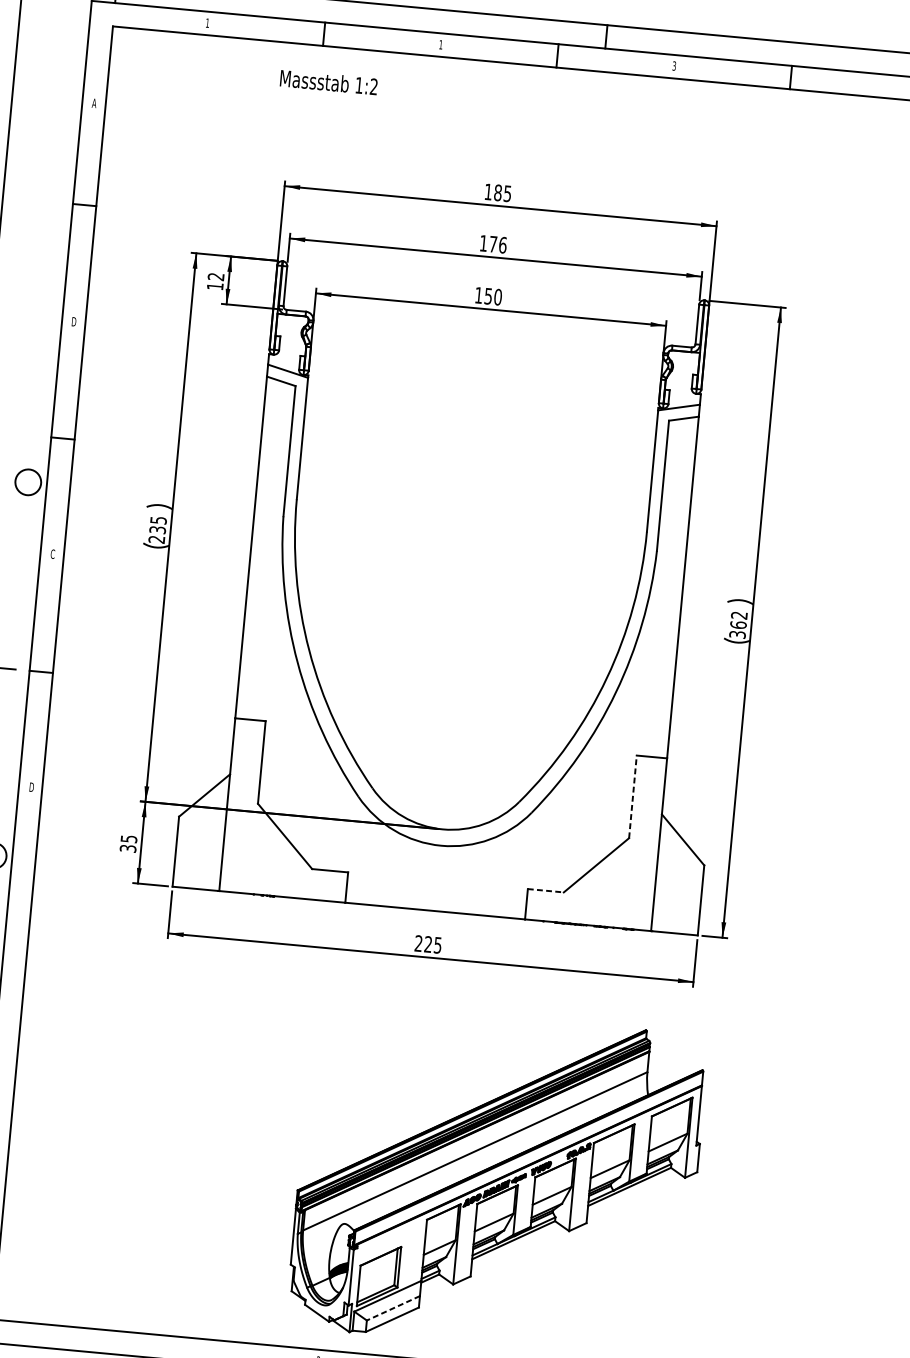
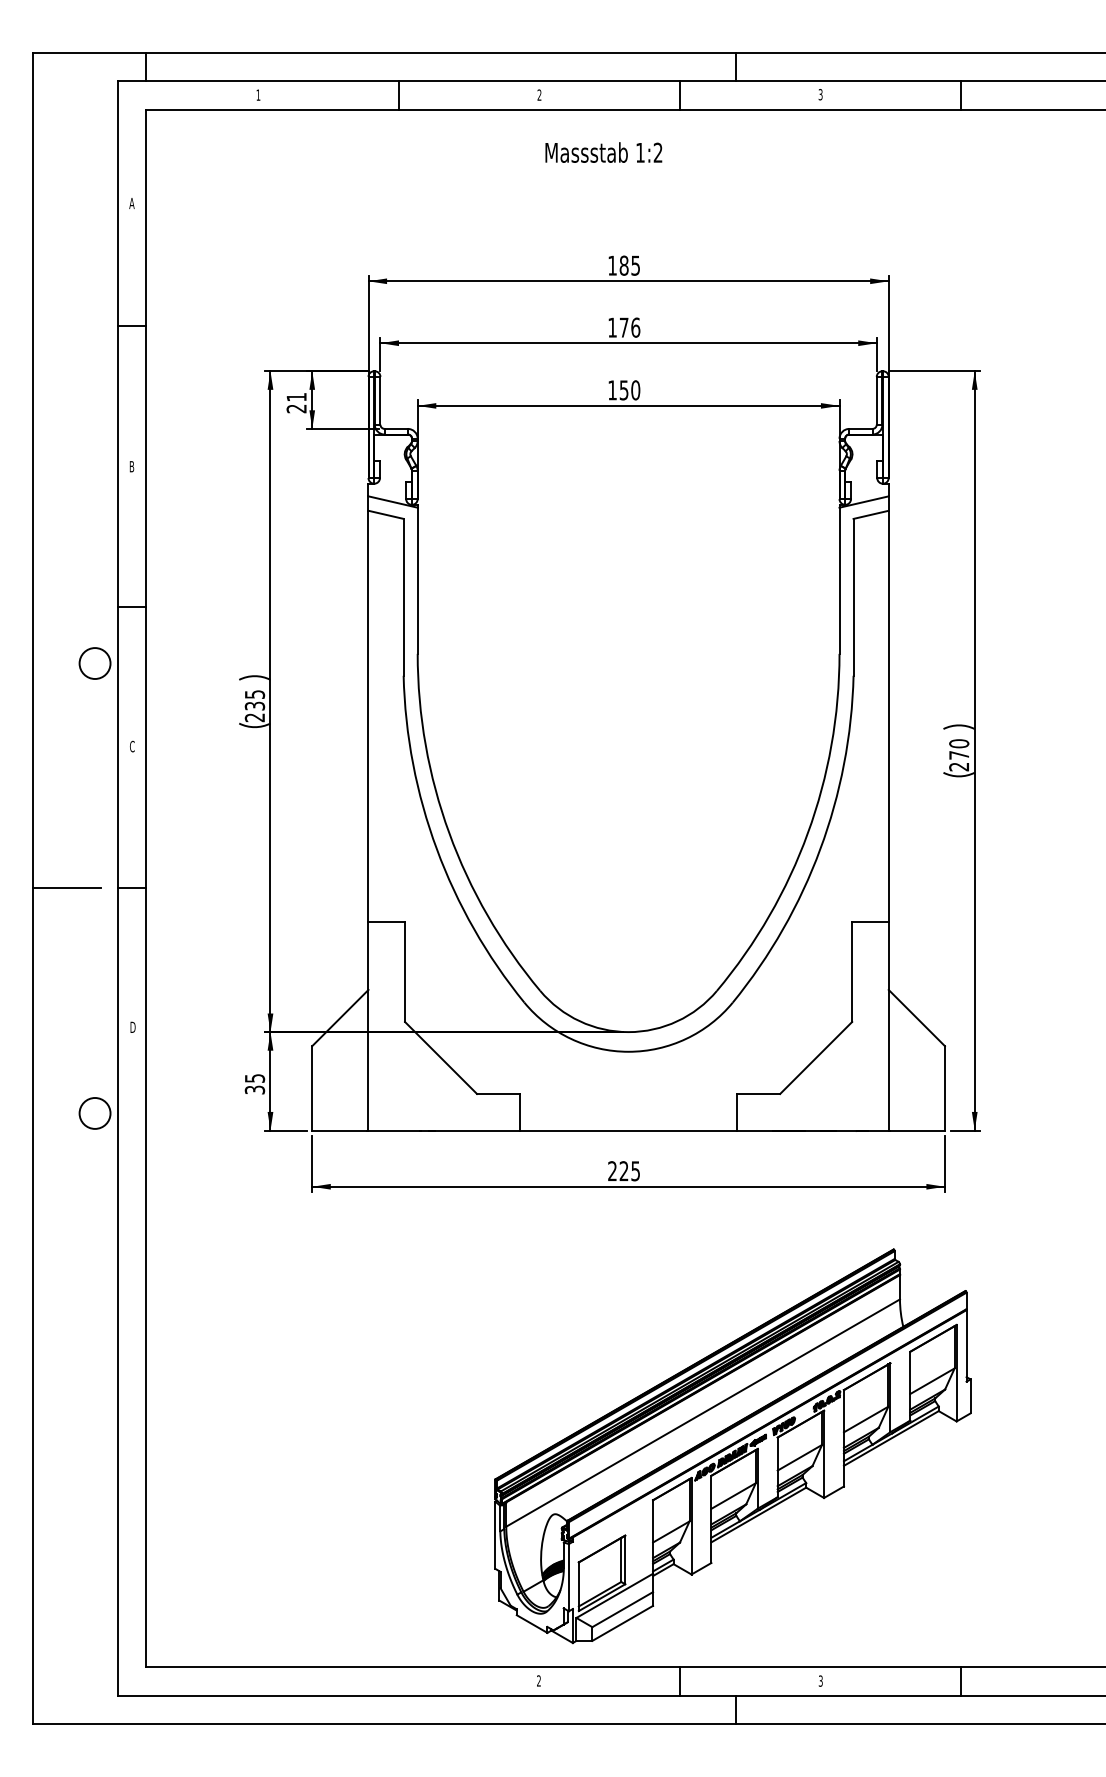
text: (441, 44) -> (539, 94), 1 -> 2
text: (328, 82) -> (603, 152), moved
text: (215, 282) -> (296, 403), 12 -> 21
text: (73, 321) -> (131, 466), D -> B
text: (738, 625) -> (959, 755), 362 -> 270
line: (633, 797) -> (852, 972), dashed -> solid
line: (545, 890) -> (758, 1093), dashed -> solid
line: (393, 1308) -> (622, 1609), dashed -> solid

